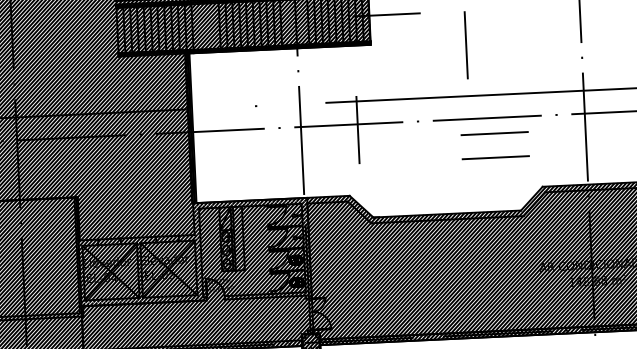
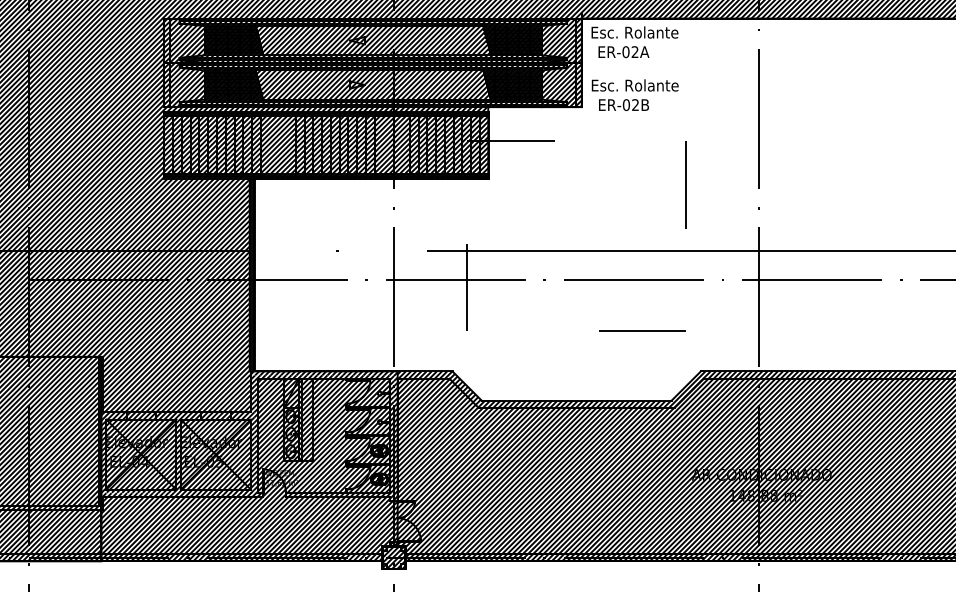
line: (465, 44) -> (685, 184), moved
line: (494, 133) -> (642, 299), removed

